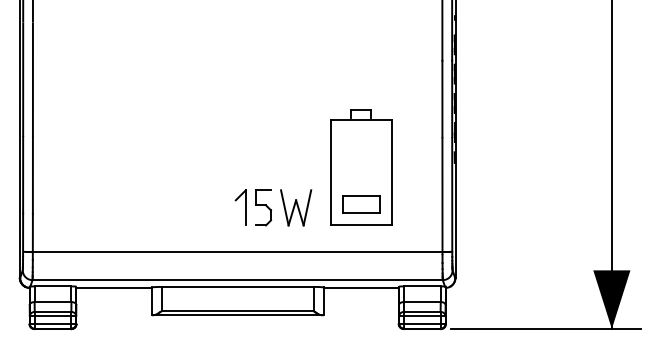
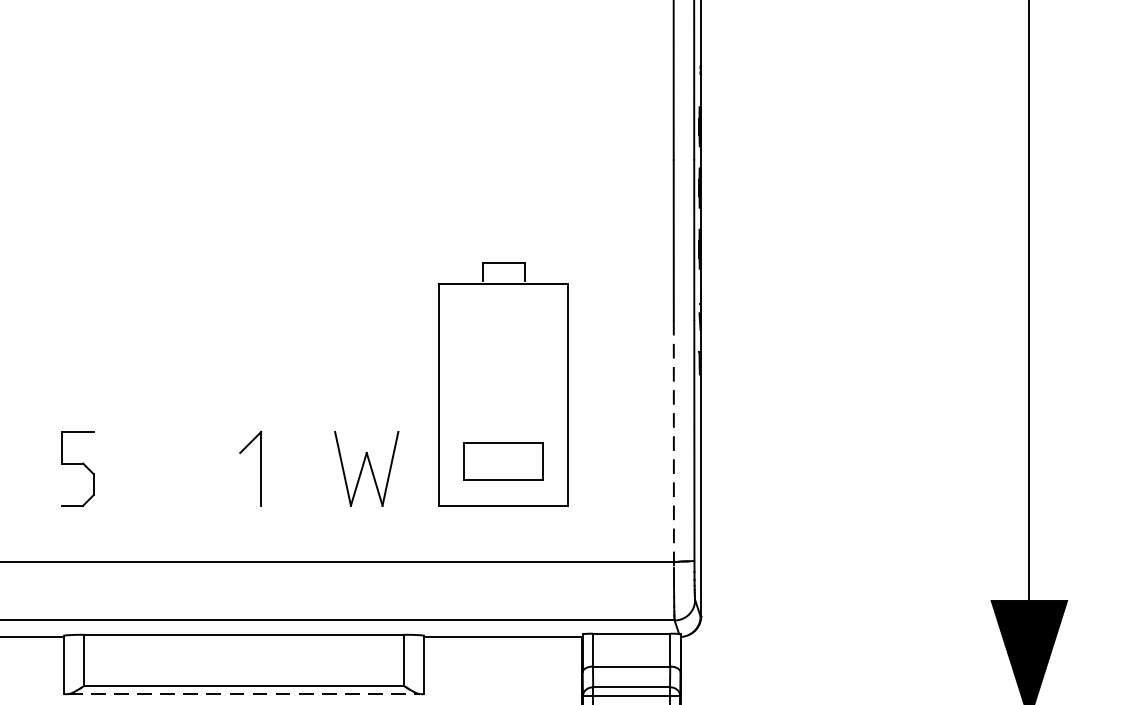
line: (442, 196) -> (673, 444), solid -> dashed
part: (263, 207) -> (77, 468), moved
line: (237, 315) -> (243, 694), solid -> dashed

